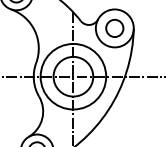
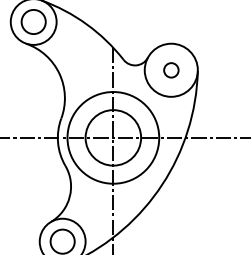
circle: (114, 28) -> (171, 70), size x0.6

